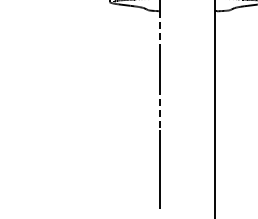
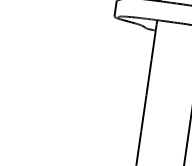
line: (159, 28) -> (153, 45), dashed -> solid
line: (159, 108) -> (143, 113), dashed -> solid

